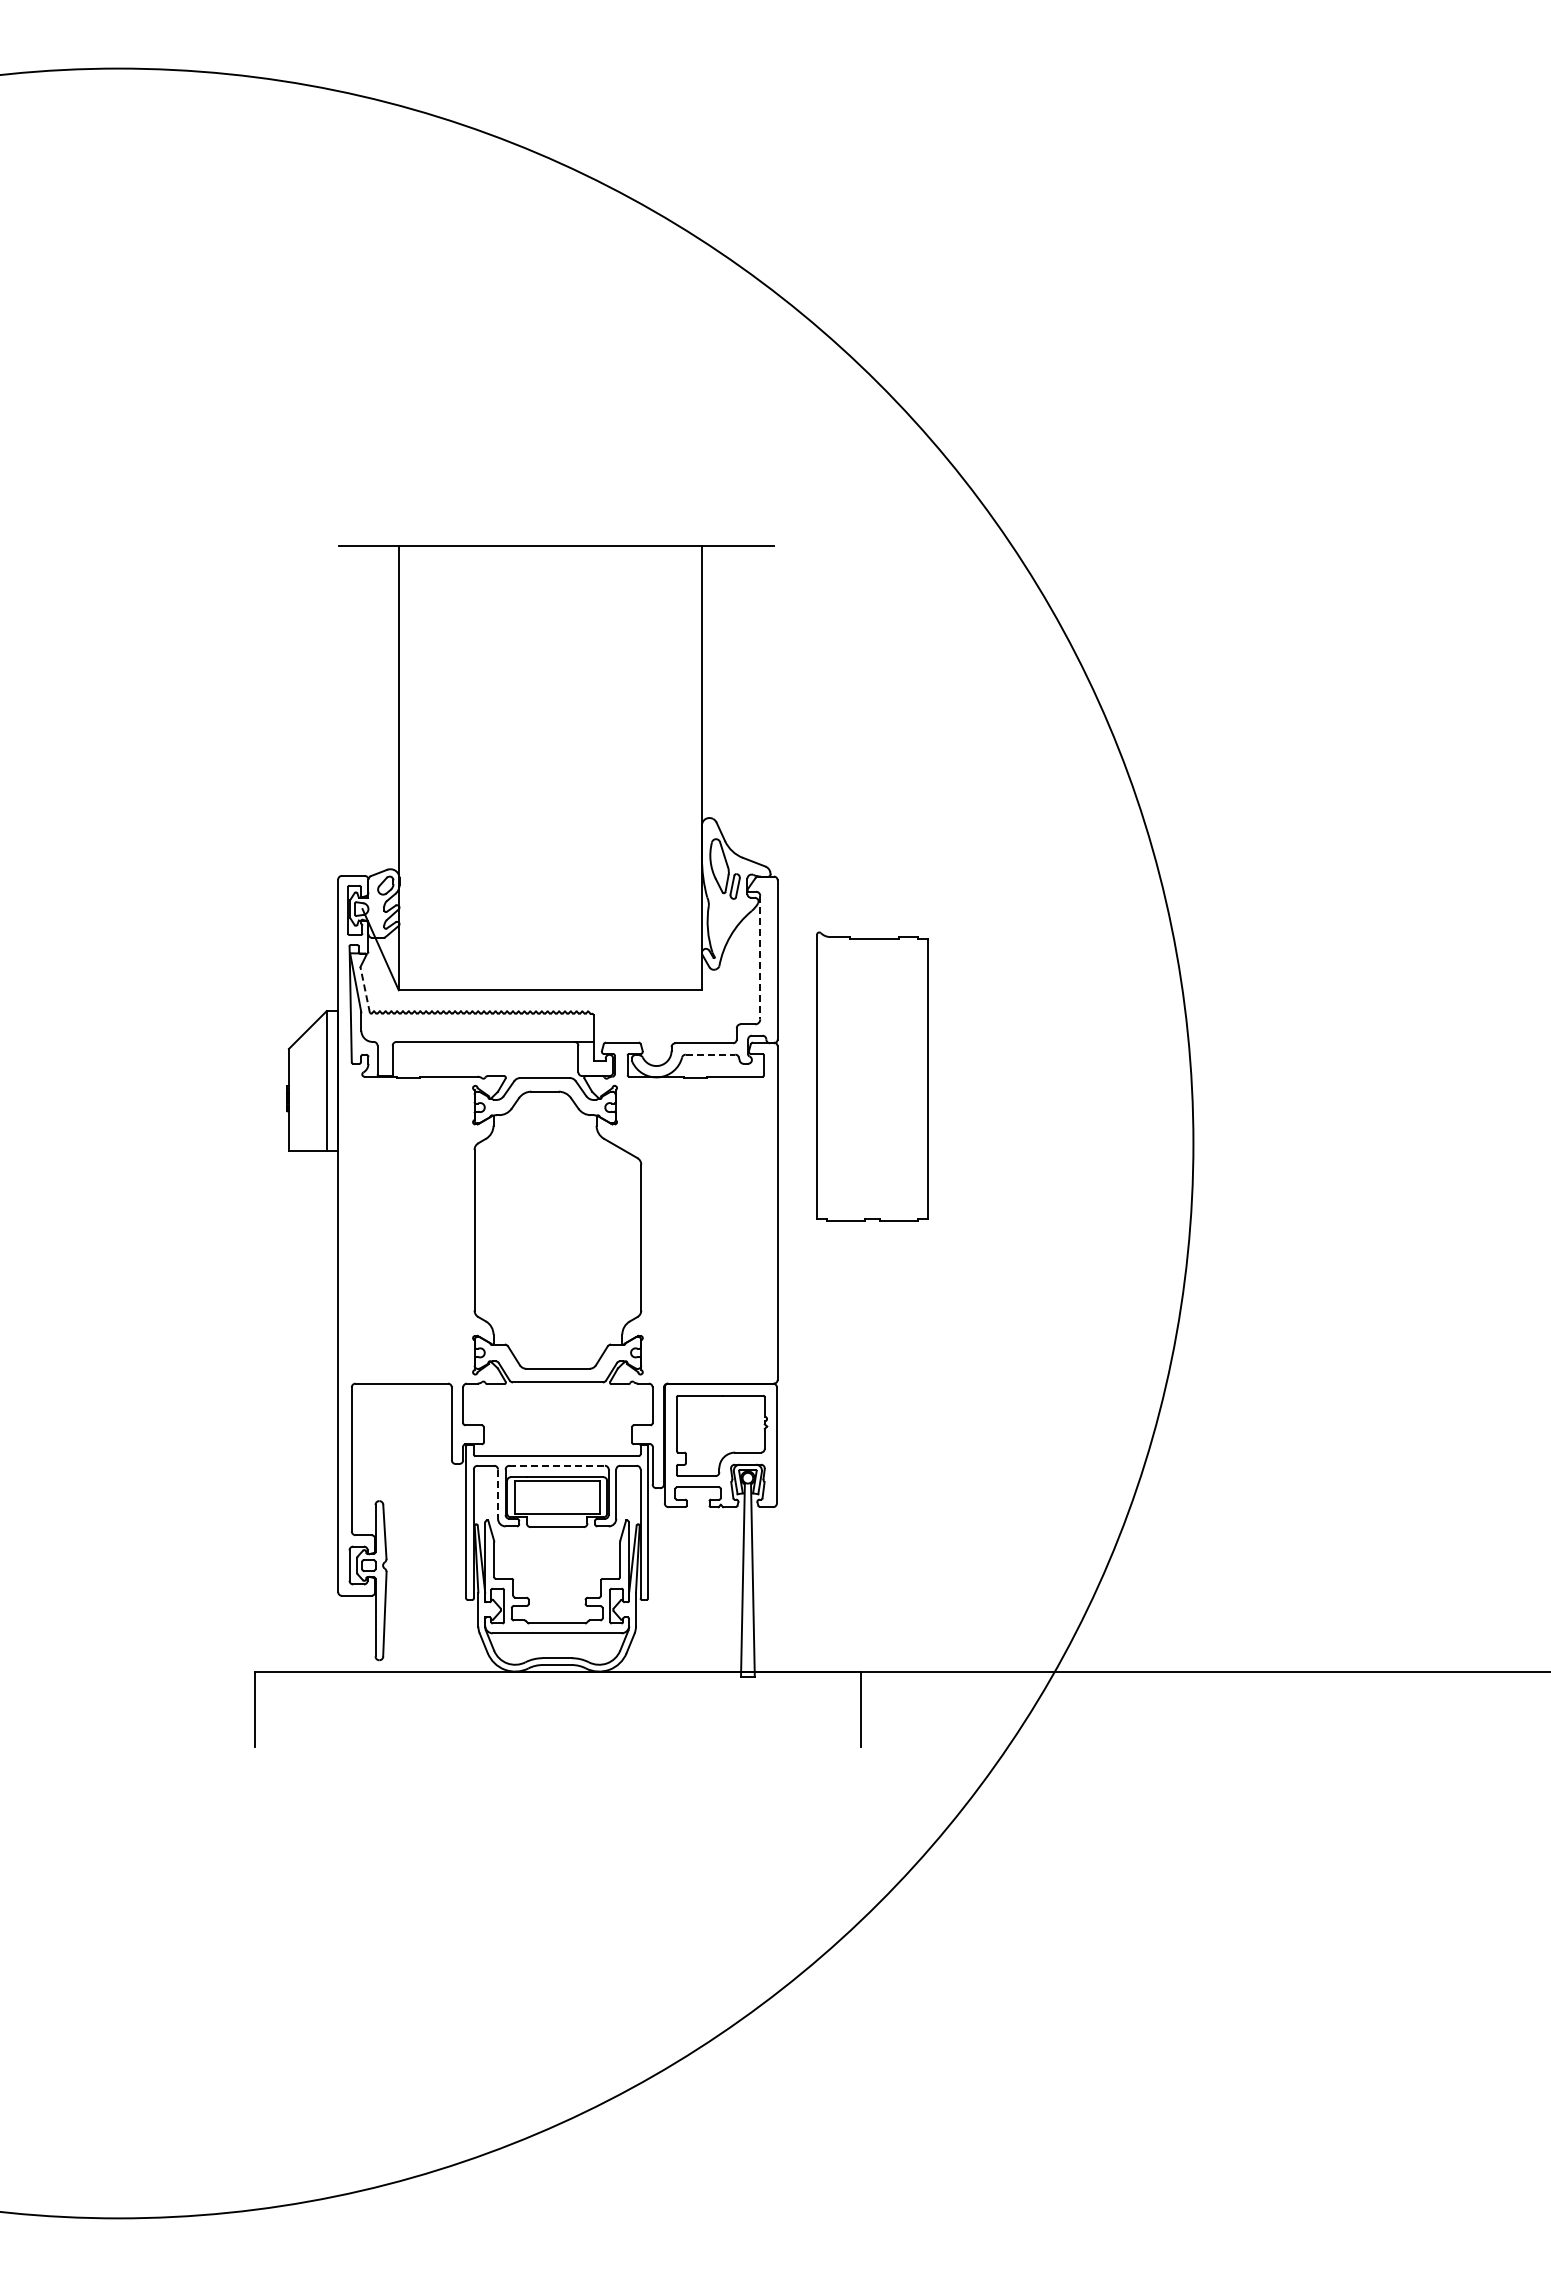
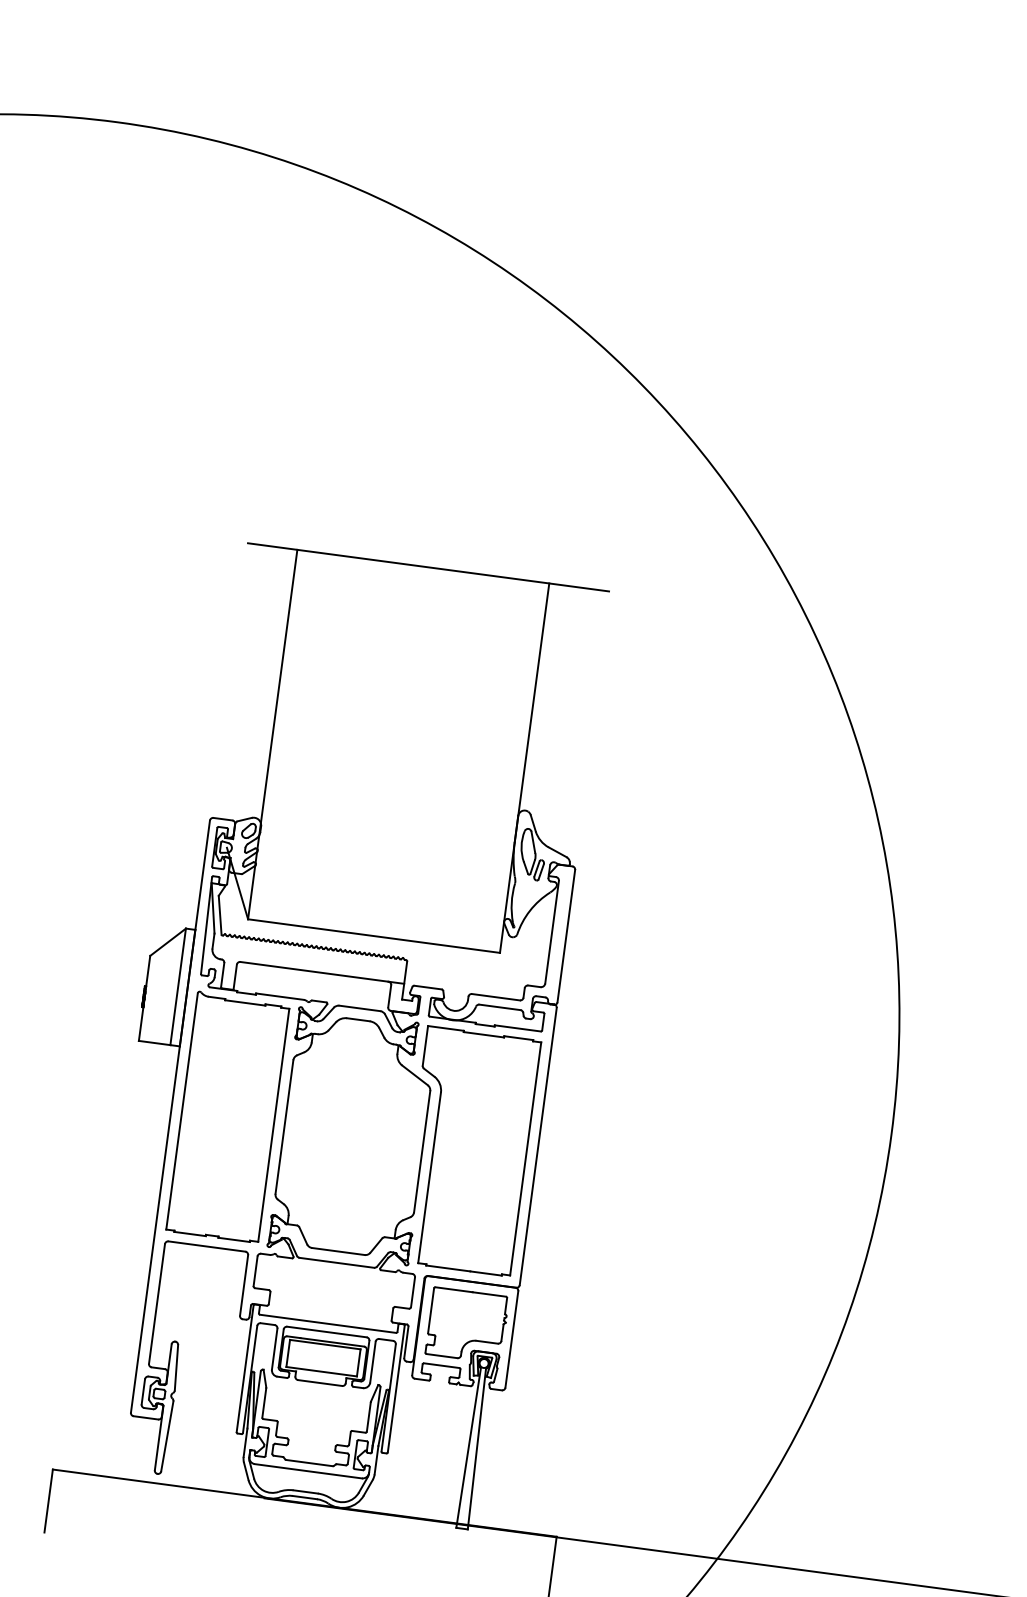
line: (760, 957) -> (552, 932), dashed -> solid
line: (365, 989) -> (220, 914), dashed -> solid
line: (710, 1054) -> (500, 1007), dashed -> solid
part: (872, 1076) -> (228, 1117), moved
part: (696, 1229) -> (468, 1151), added
line: (557, 1465) -> (327, 1331), dashed -> solid
line: (498, 1494) -> (275, 1349), dashed -> solid

